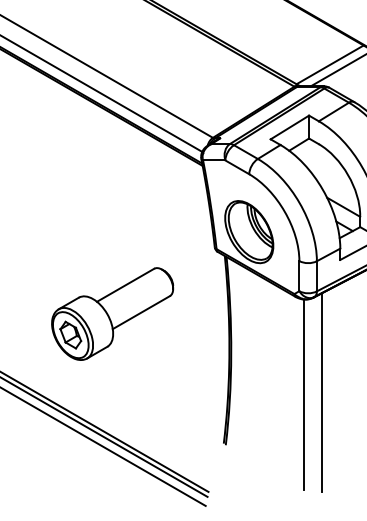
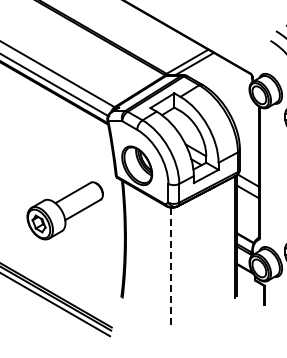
part: (111, 313) -> (64, 210), moved
line: (322, 392) -> (182, 265), removed
line: (304, 395) -> (171, 267), solid -> dashed

